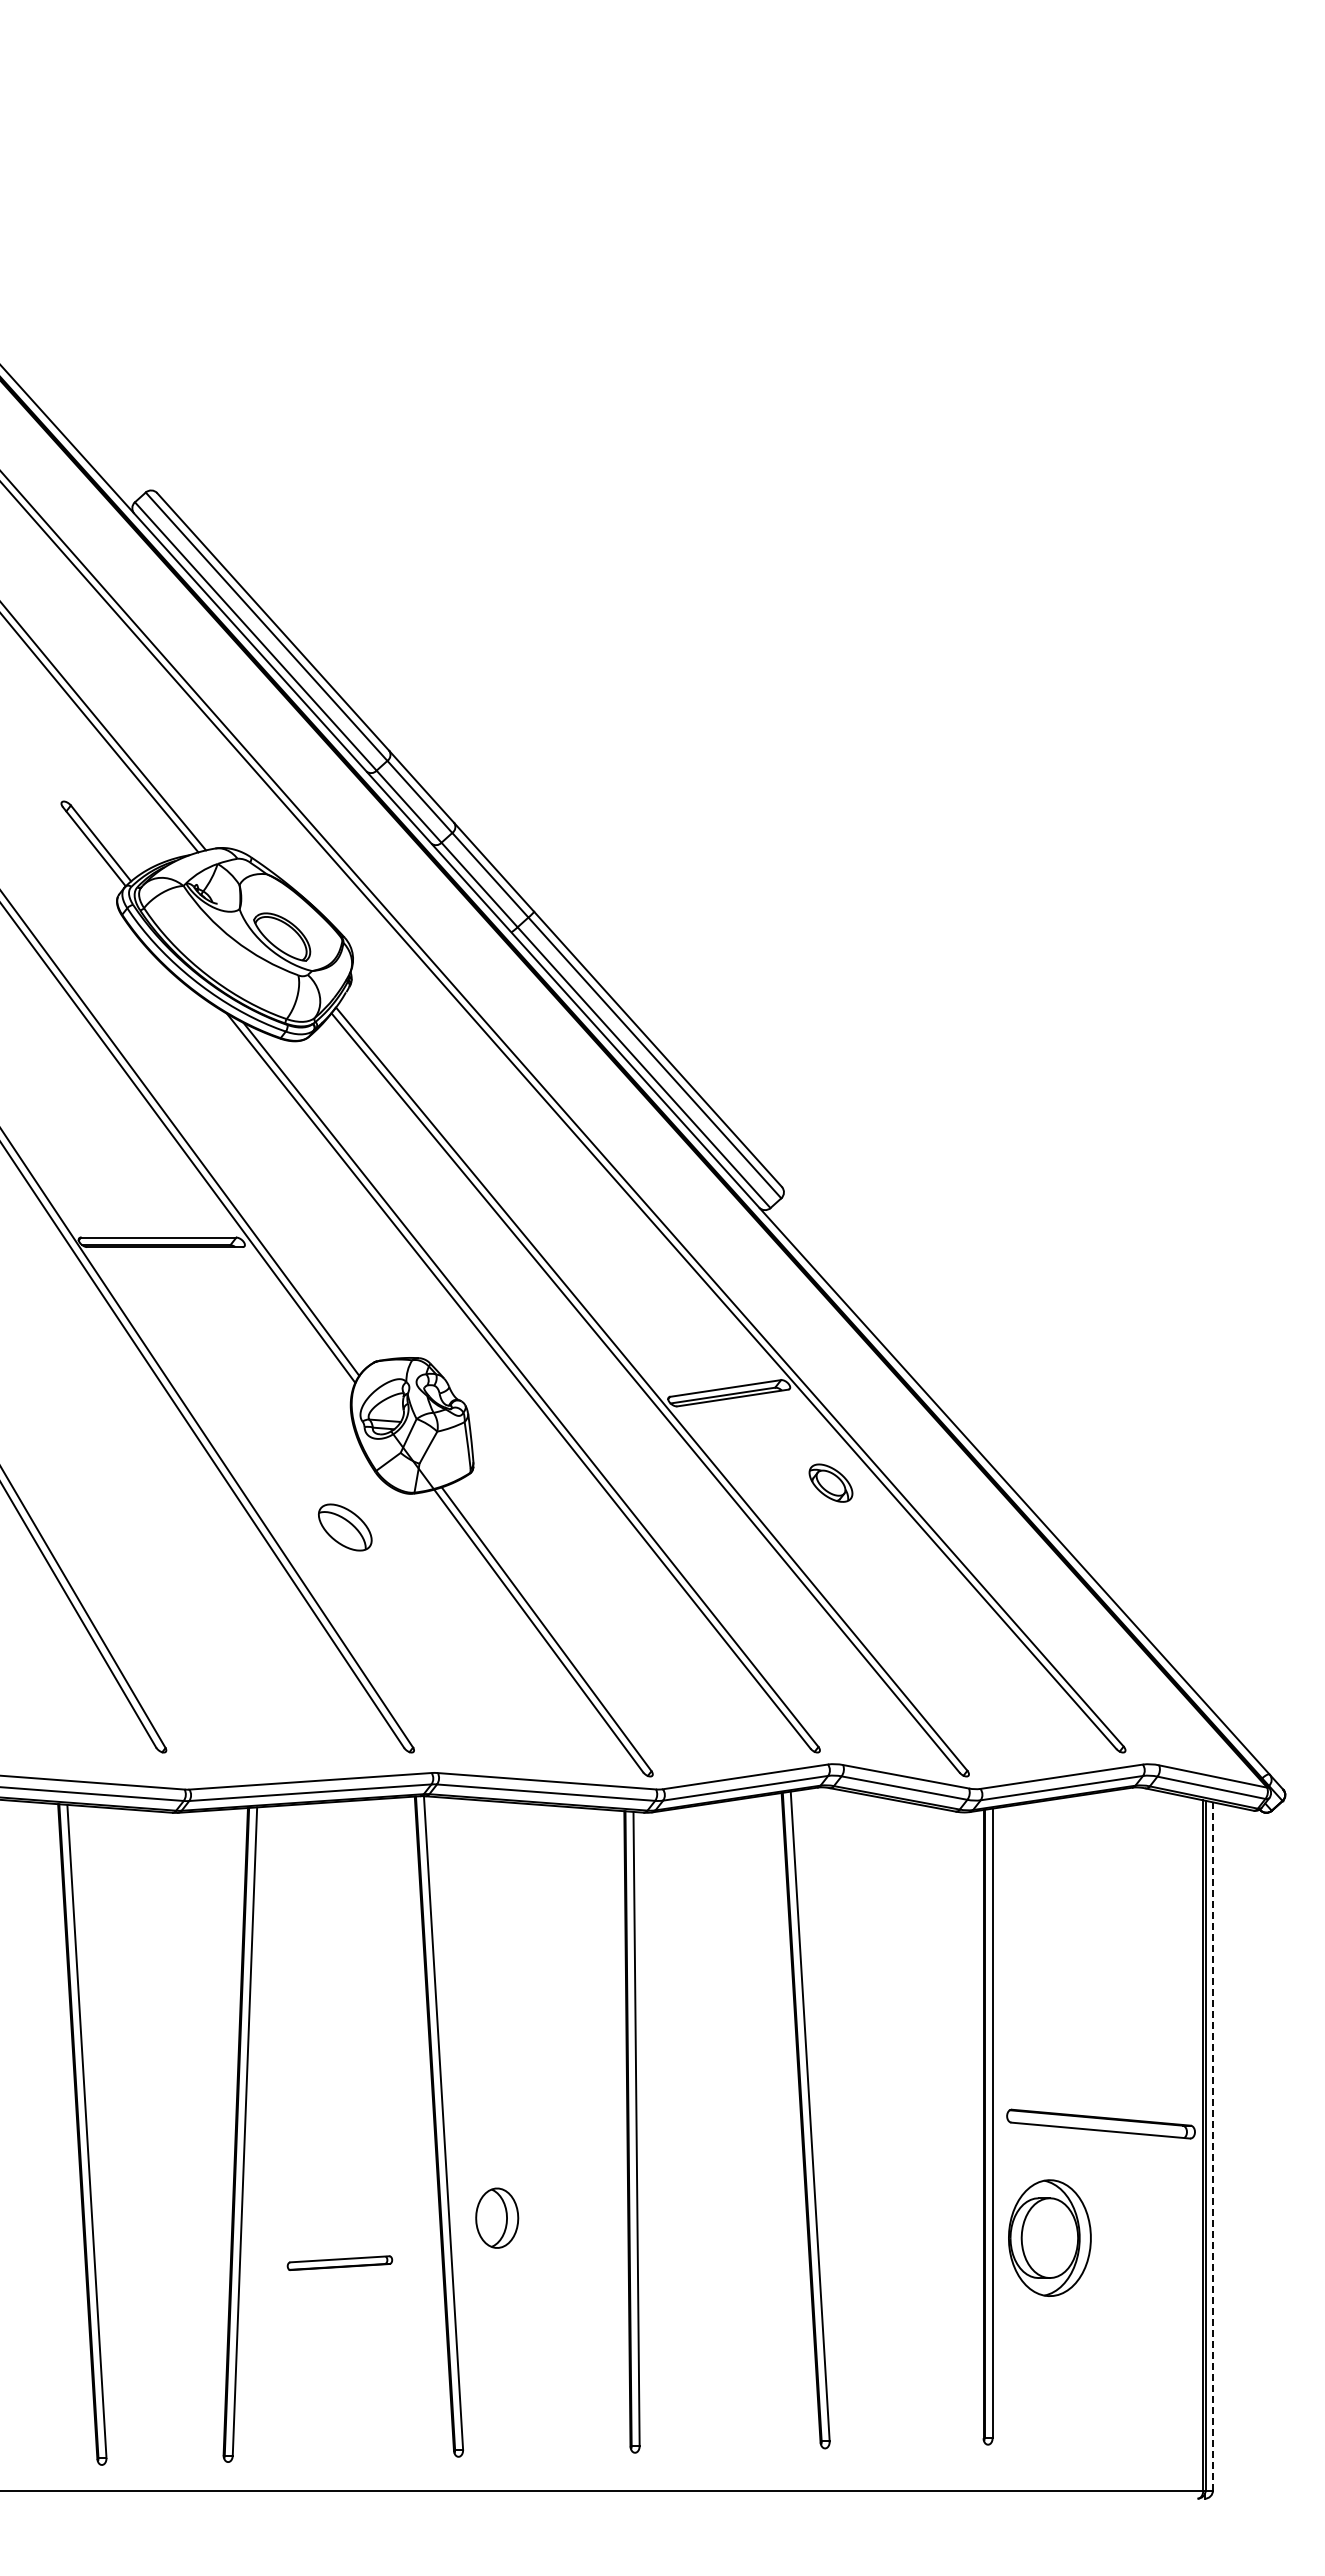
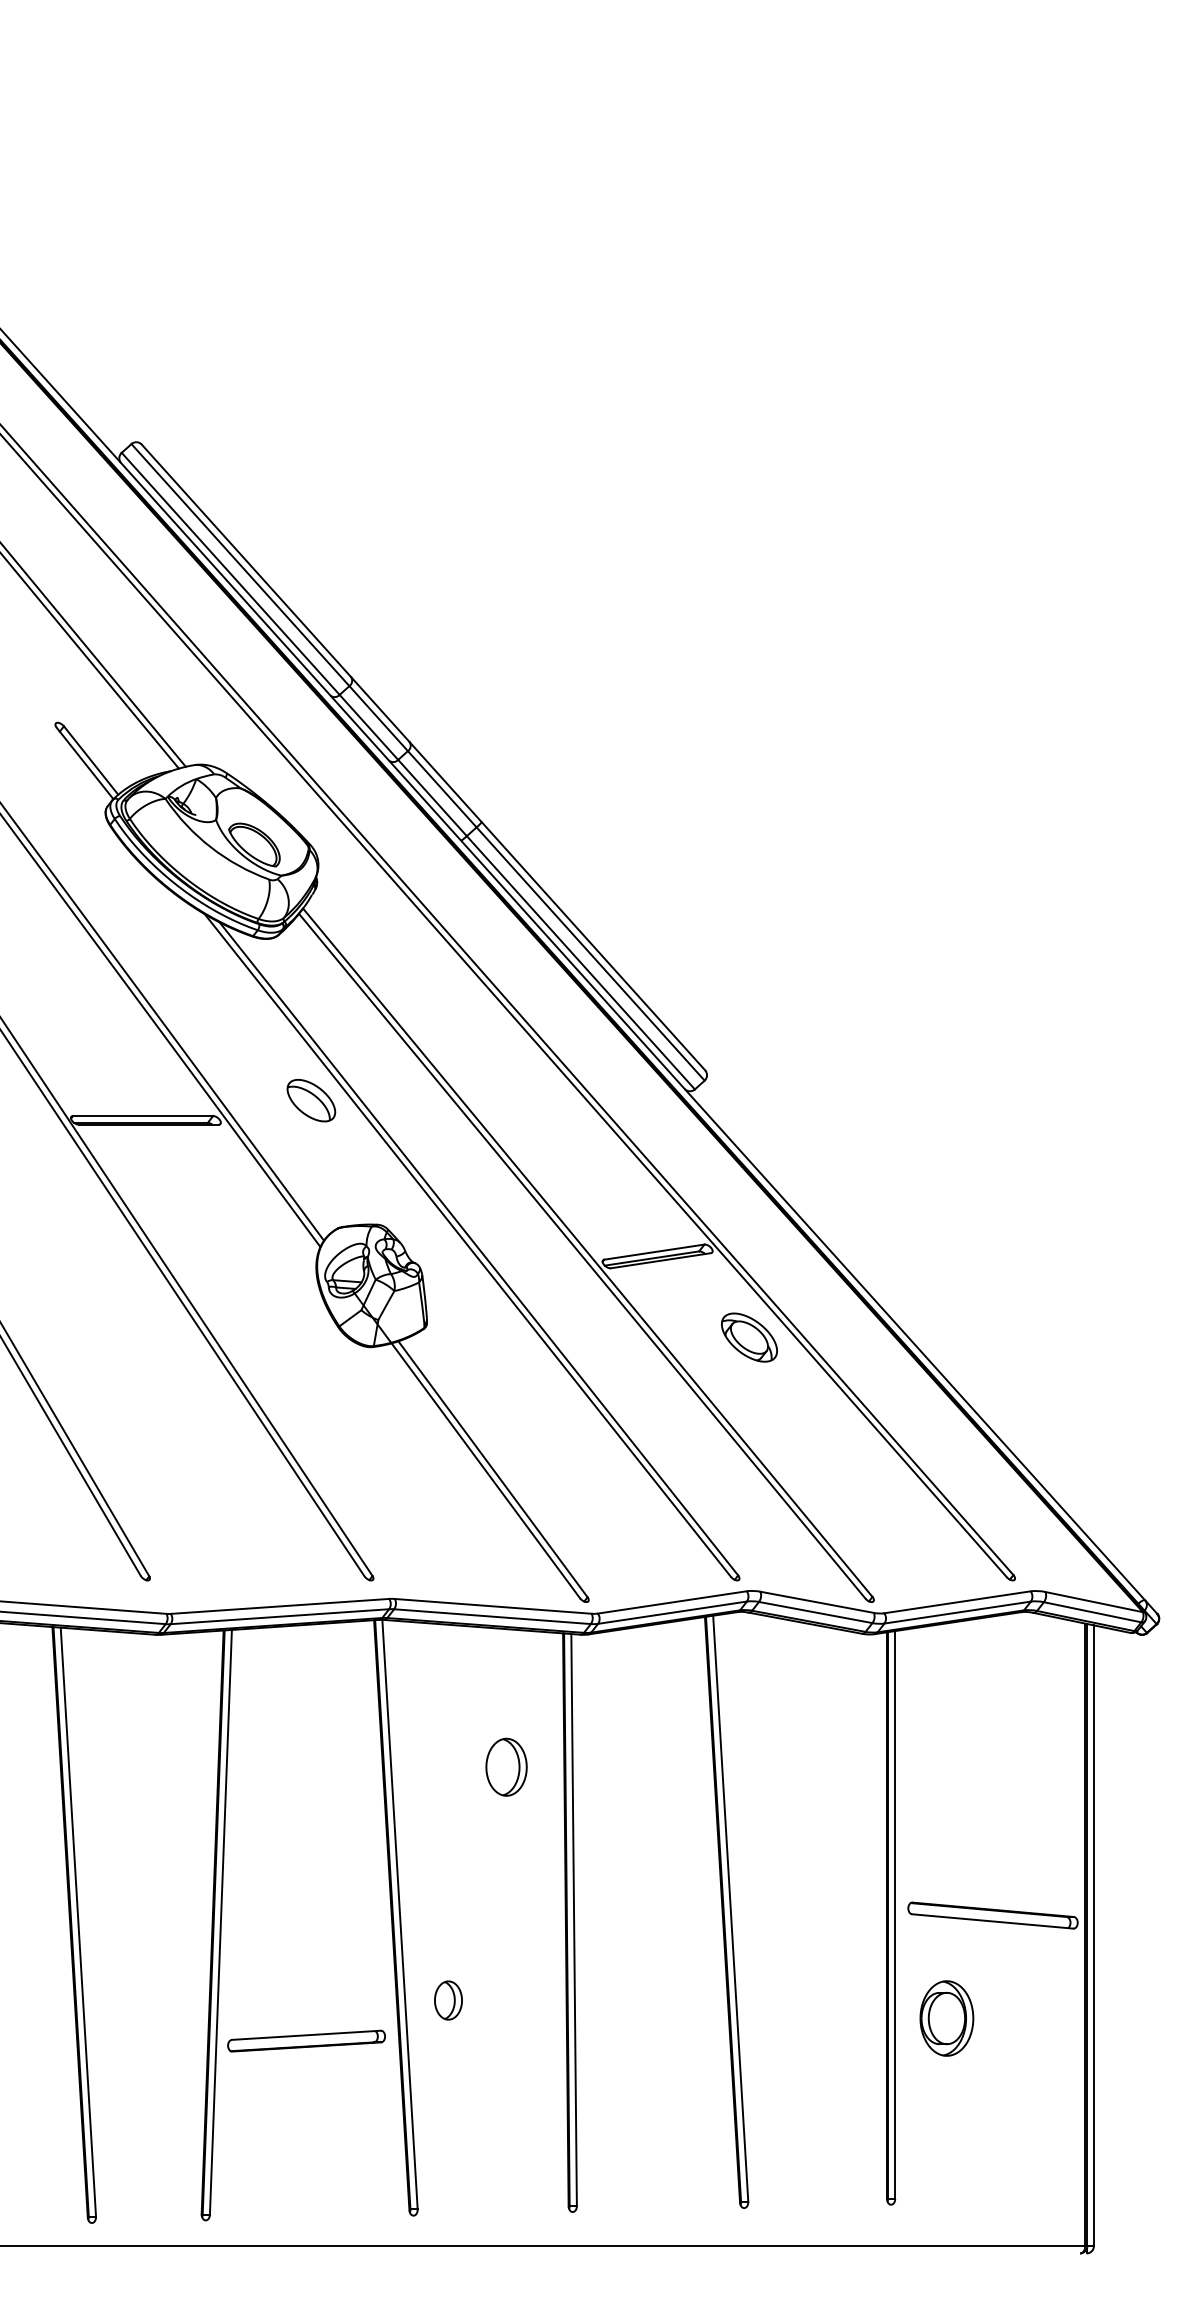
part: (830, 1482) -> (749, 1336), size x1.43
part: (345, 1527) -> (311, 1100), moved
part: (561, 1959) -> (506, 1767), added
line: (1212, 2146) -> (1093, 1935), dashed -> solid
part: (497, 2218) -> (448, 2000), size x0.71
part: (1049, 2238) -> (946, 2018), size x0.71
part: (339, 2262) -> (306, 2040), size x1.67

